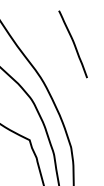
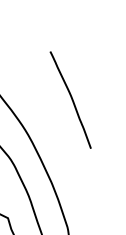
curve: (73, 44) -> (71, 100), moved

